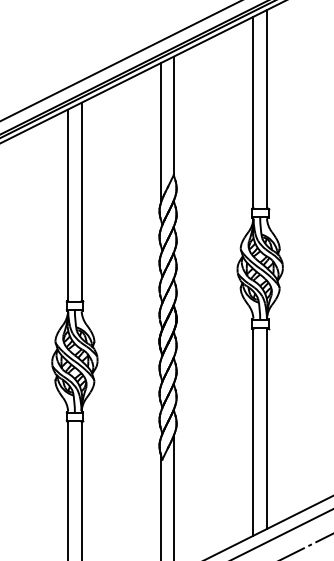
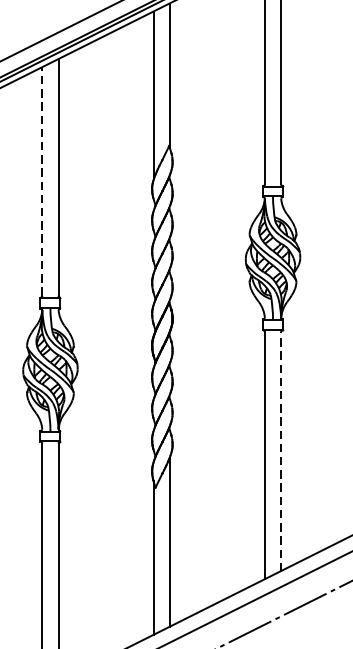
line: (68, 204) -> (42, 181), solid -> dashed
line: (266, 429) -> (280, 451), solid -> dashed

